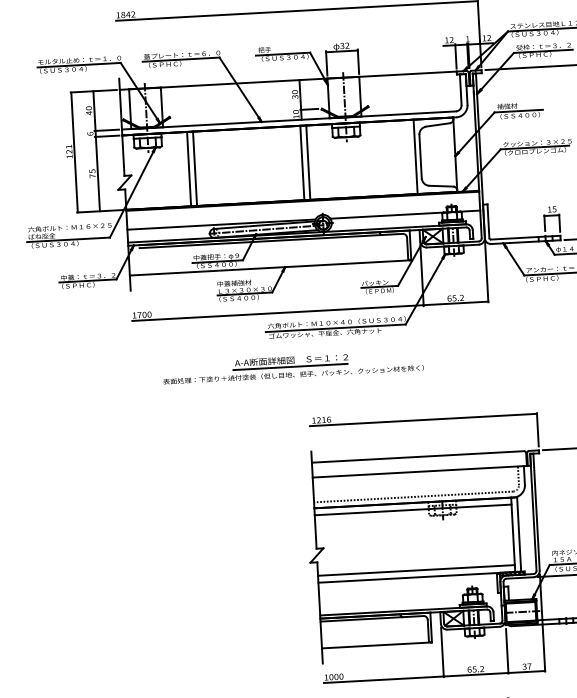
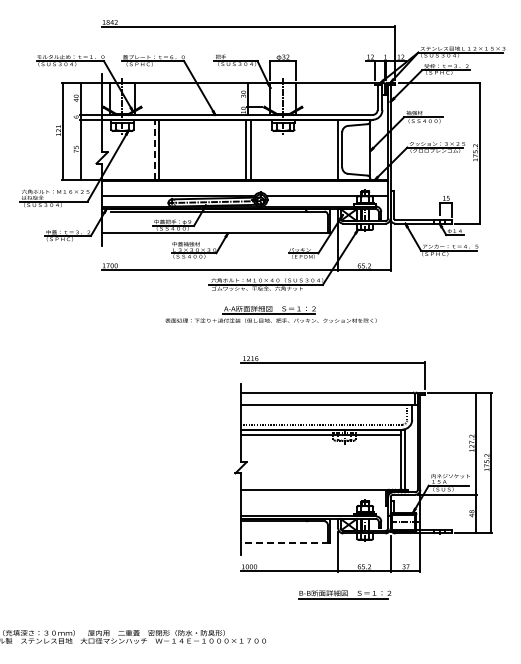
line: (188, 168) -> (154, 149), solid -> dashed
part: (292, 367) -> (270, 314), moved
line: (416, 570) -> (320, 484), removed
line: (375, 645) -> (284, 543), solid -> dashed

